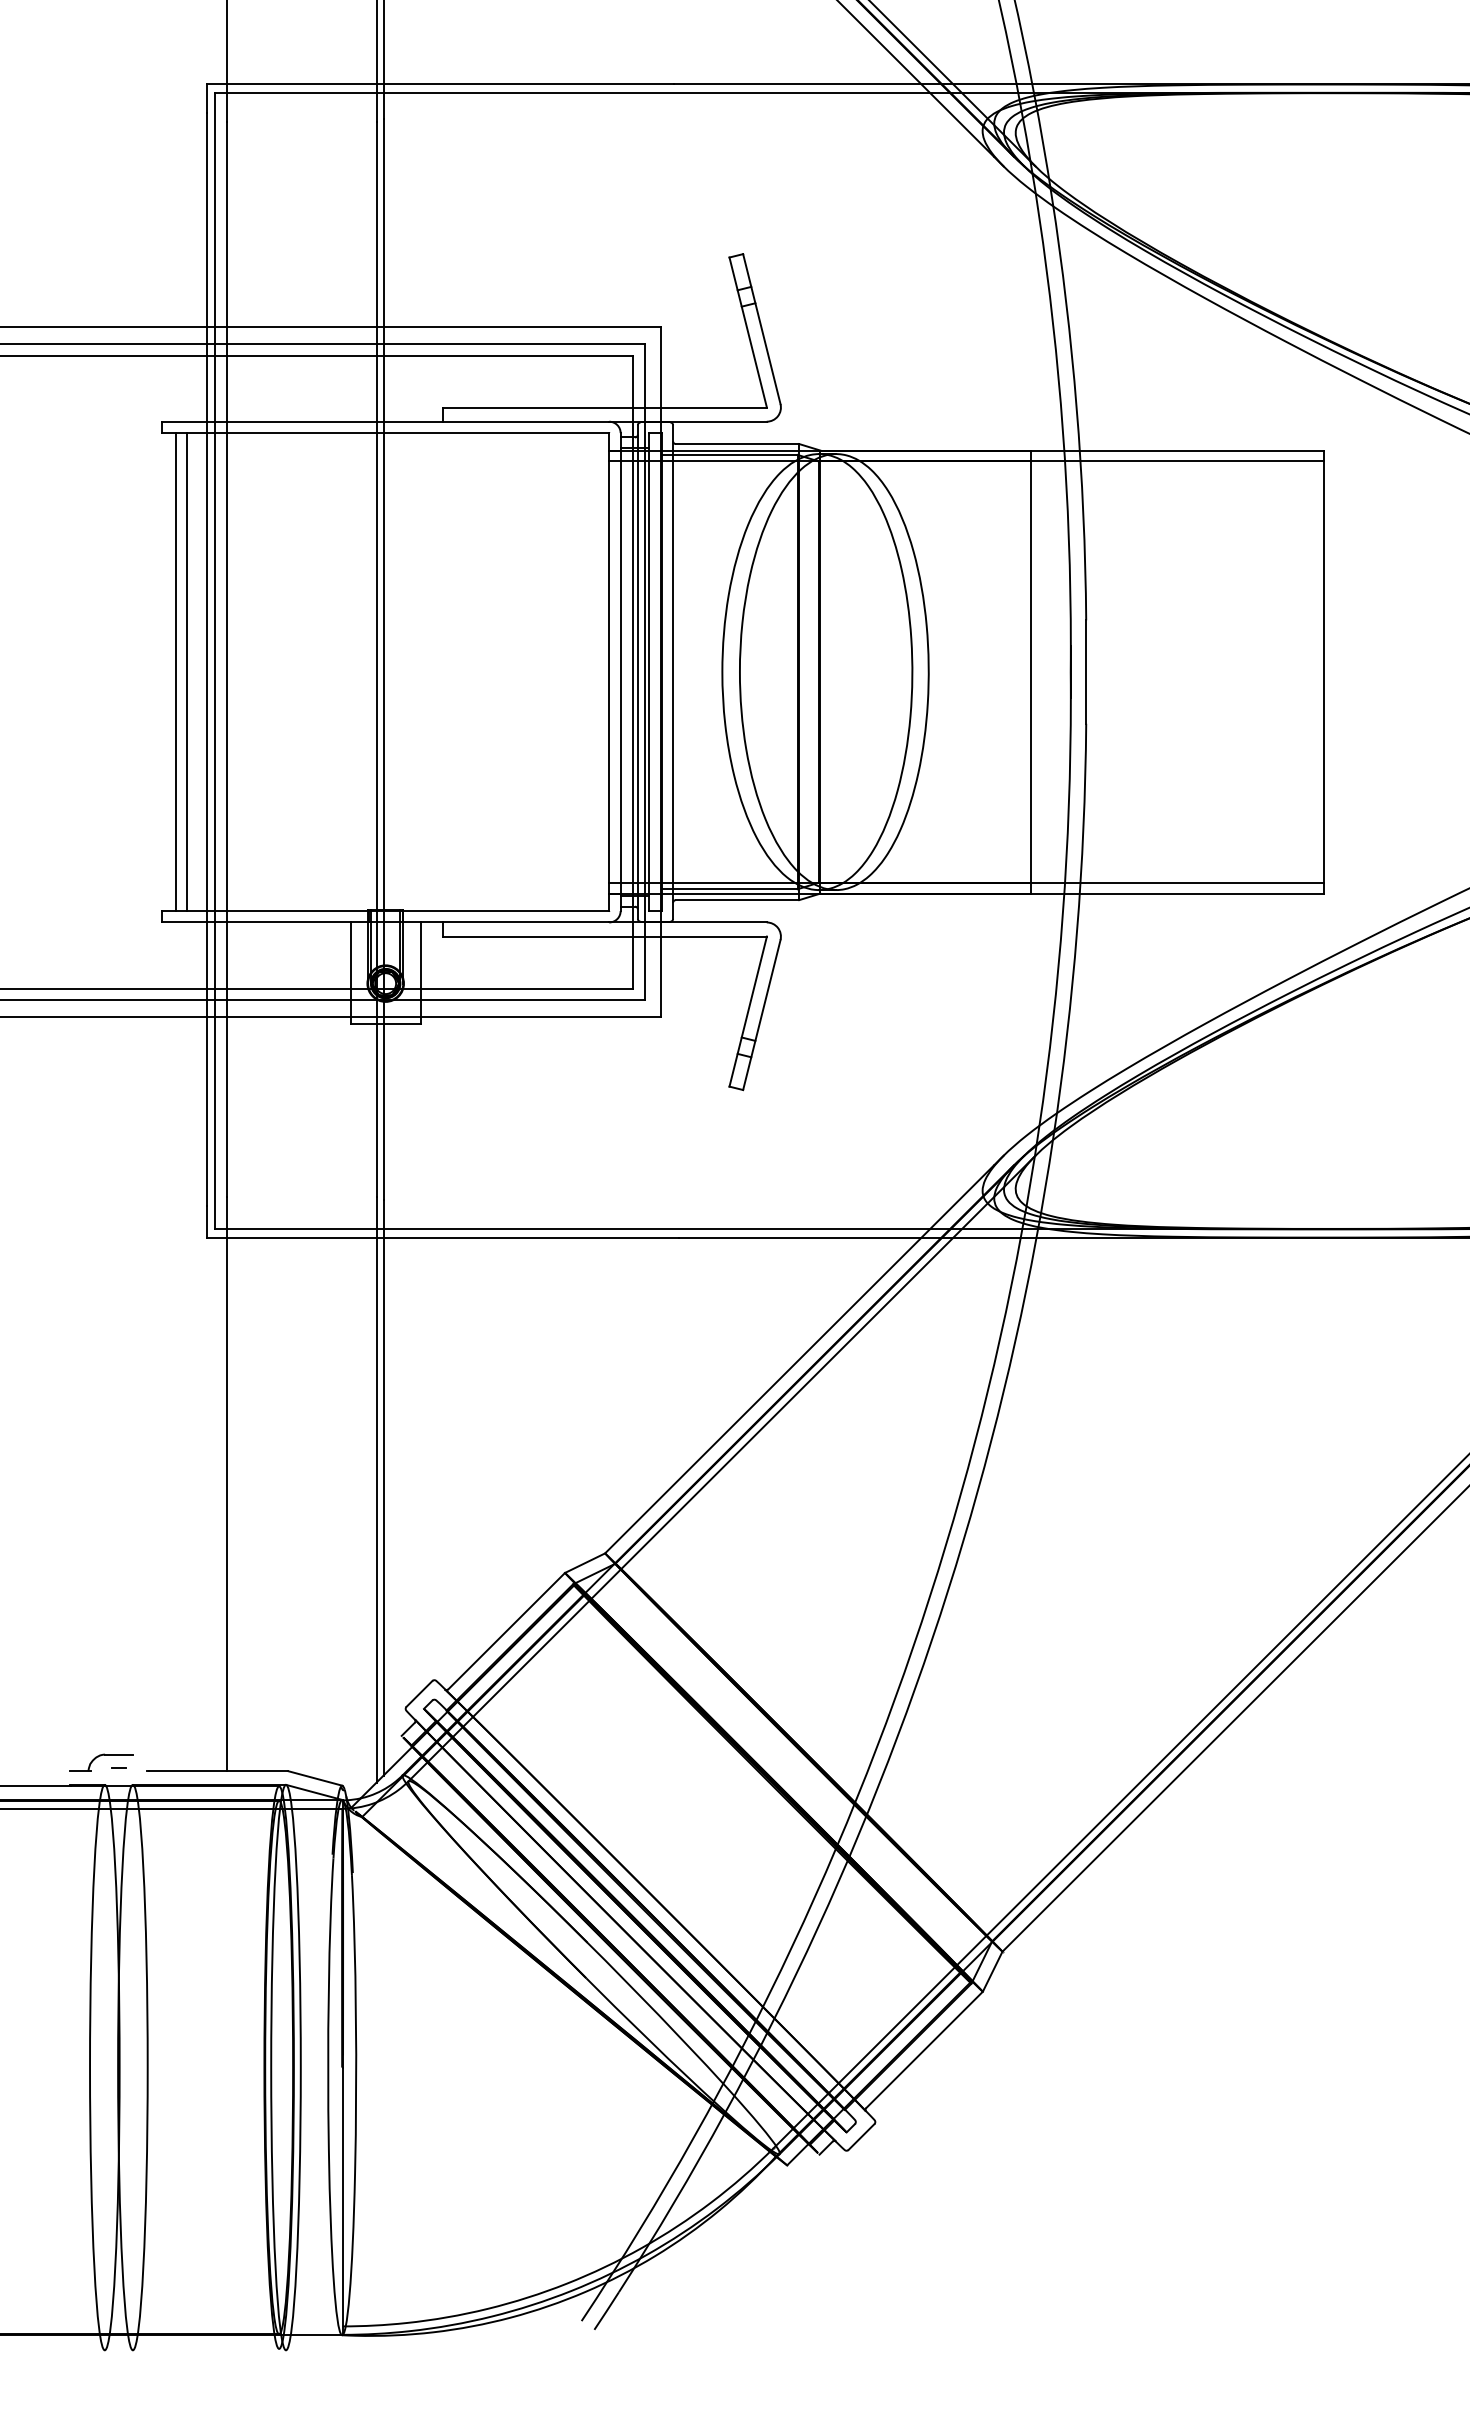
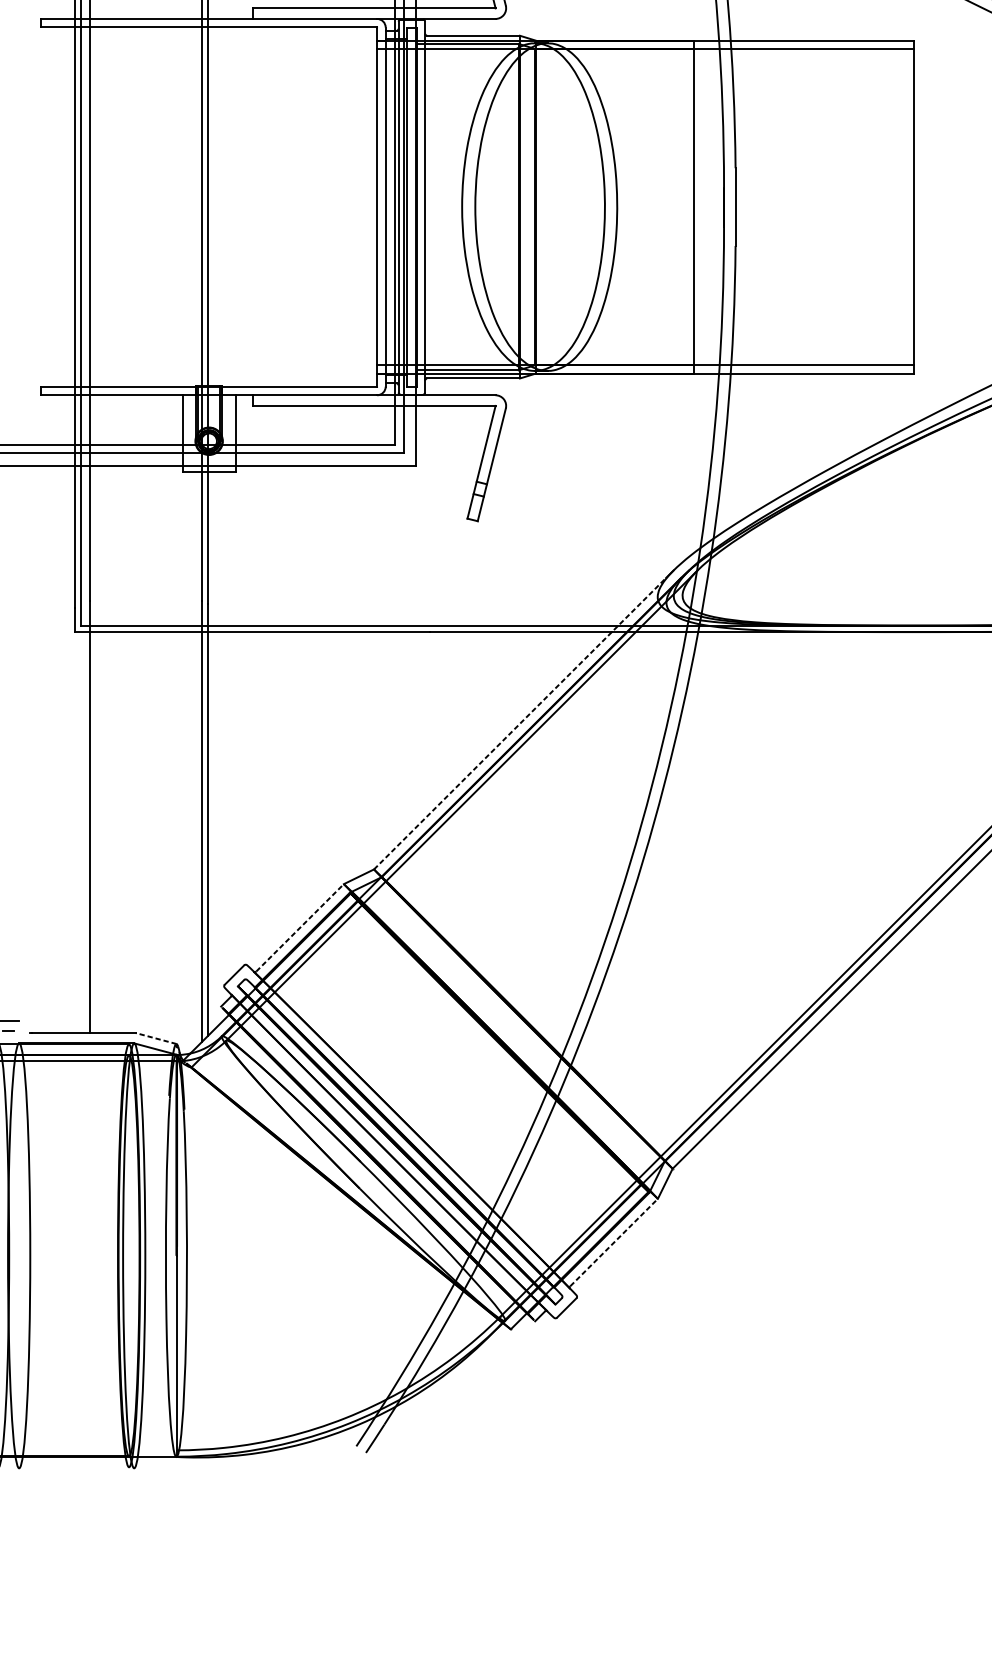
line: (176, 671) -> (51, 206), removed
line: (187, 671) -> (60, 206), removed
line: (799, 1359) -> (520, 723), solid -> dashed
line: (507, 1630) -> (300, 927), solid -> dashed
line: (314, 1778) -> (155, 1038), solid -> dashed
line: (924, 2049) -> (614, 1242), solid -> dashed

